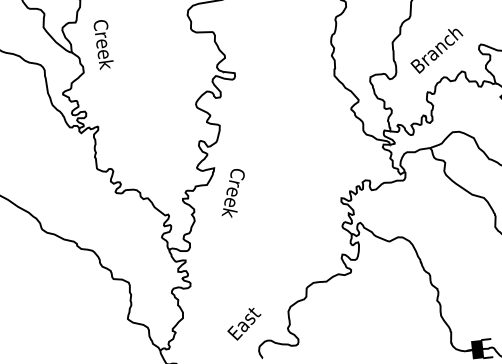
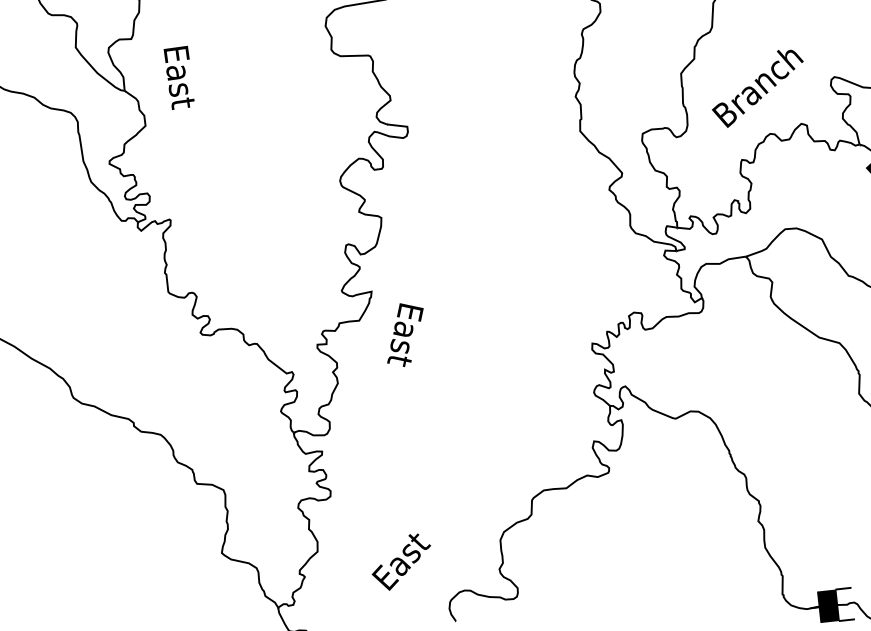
text: (103, 45) -> (179, 78), Creek -> East
text: (232, 193) -> (403, 335), Creek -> East
text: (244, 323) -> (401, 560), moved

